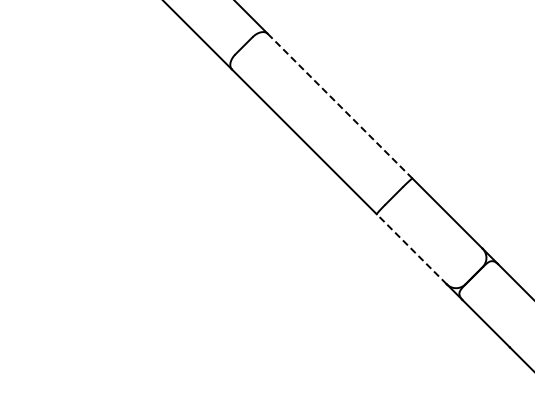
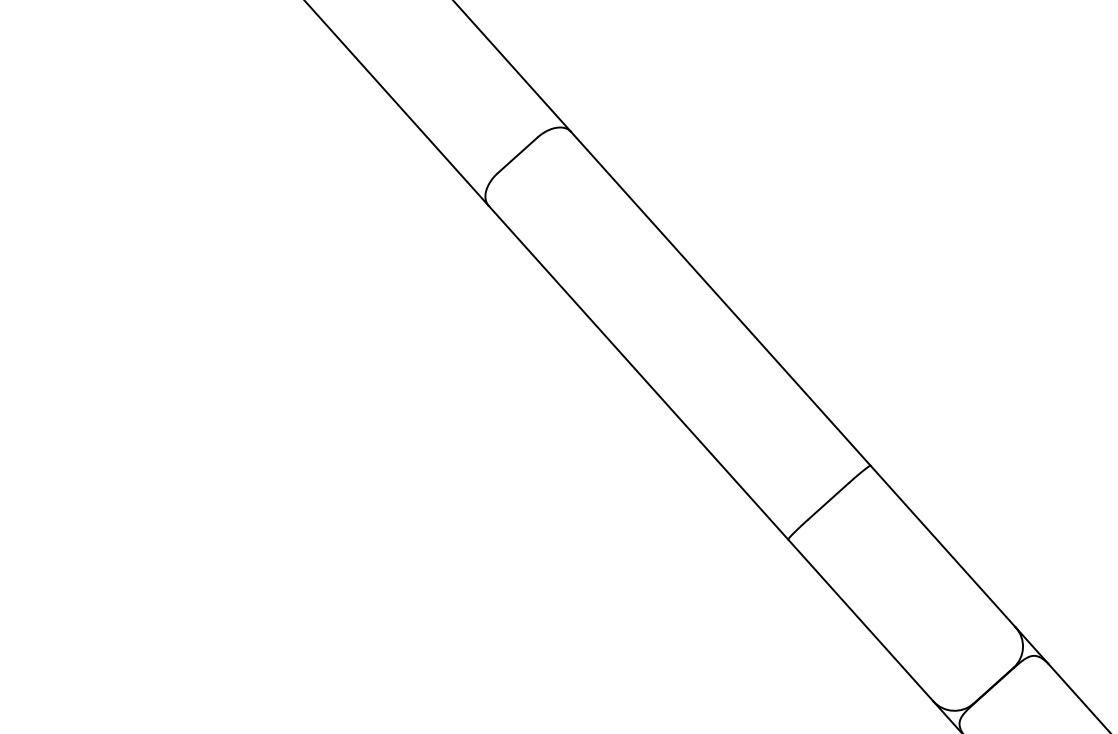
line: (340, 106) -> (721, 299), dashed -> solid
line: (411, 248) -> (860, 618), dashed -> solid

